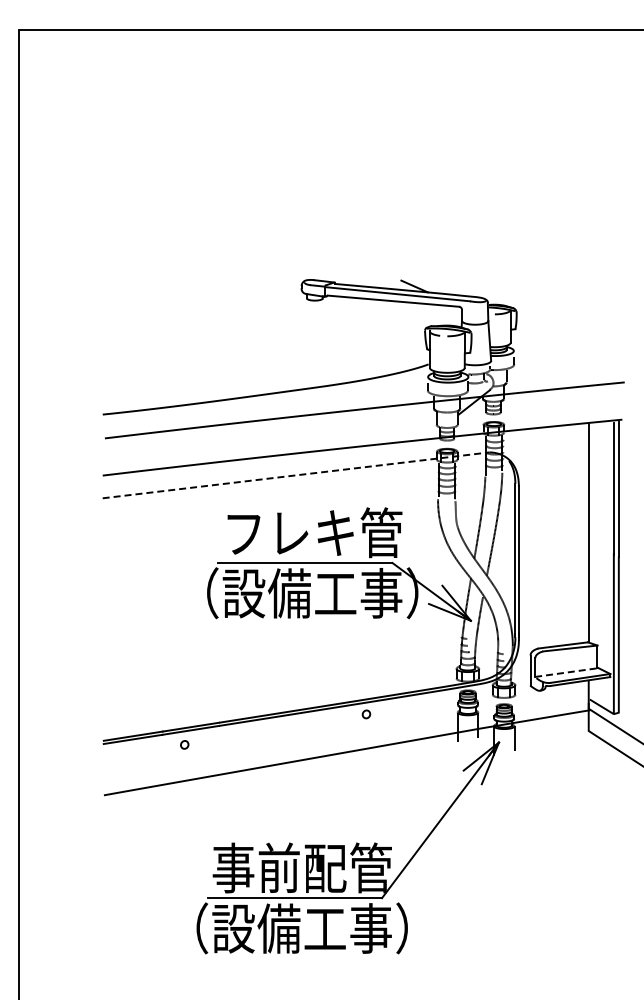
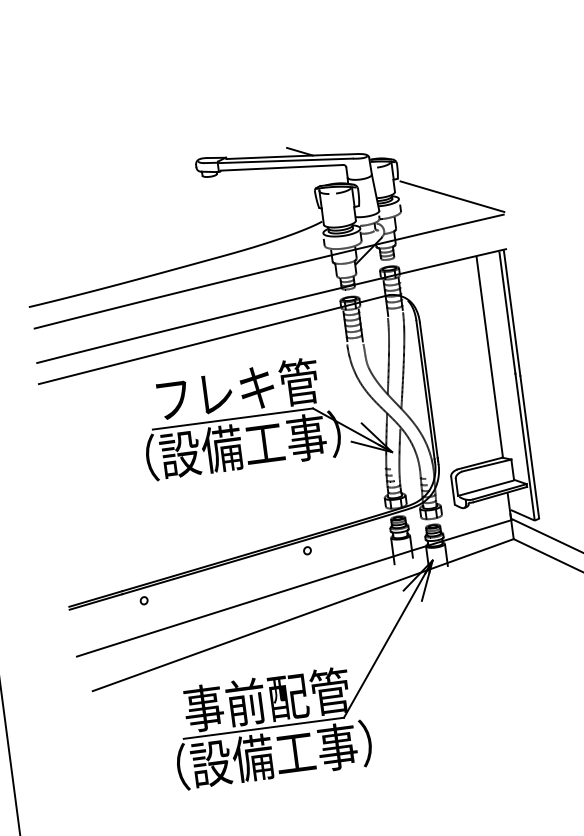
line: (571, 355) -> (452, 196), added
line: (296, 475) -> (214, 339), dashed -> solid
line: (565, 672) -> (485, 488), dashed -> solid
line: (352, 782) -> (302, 615), added

